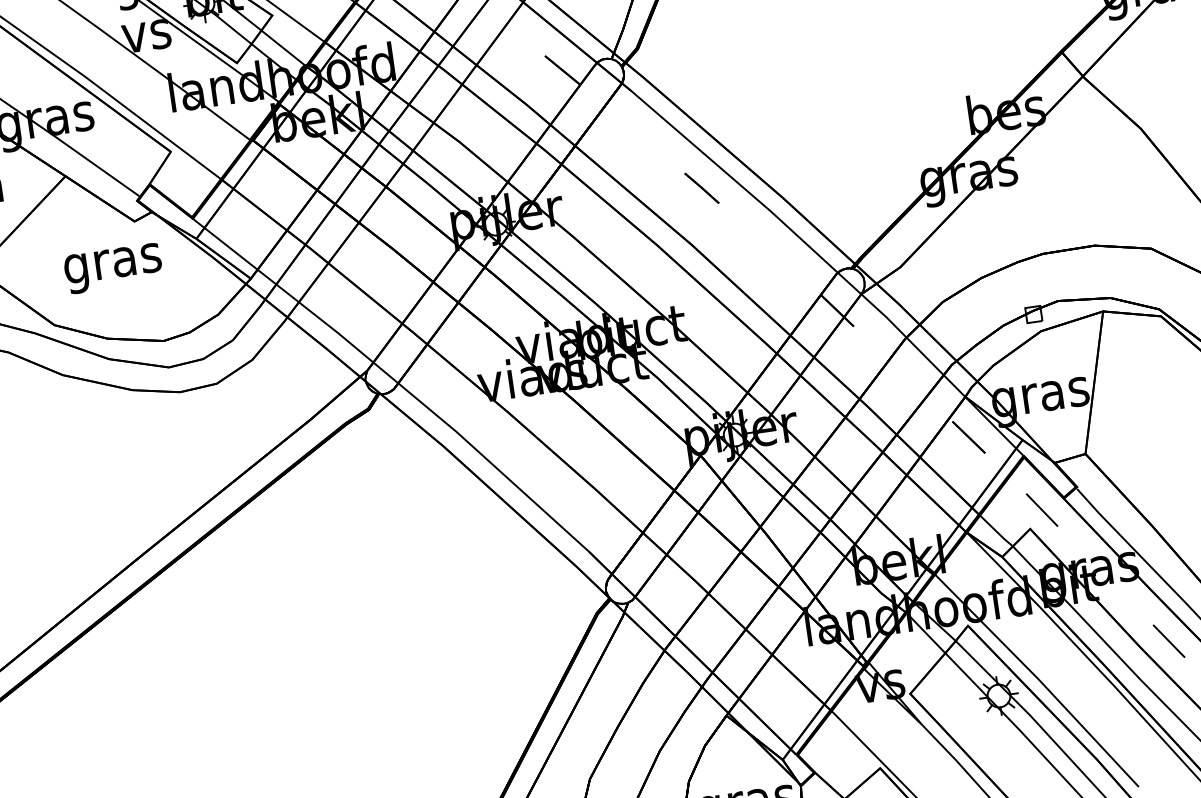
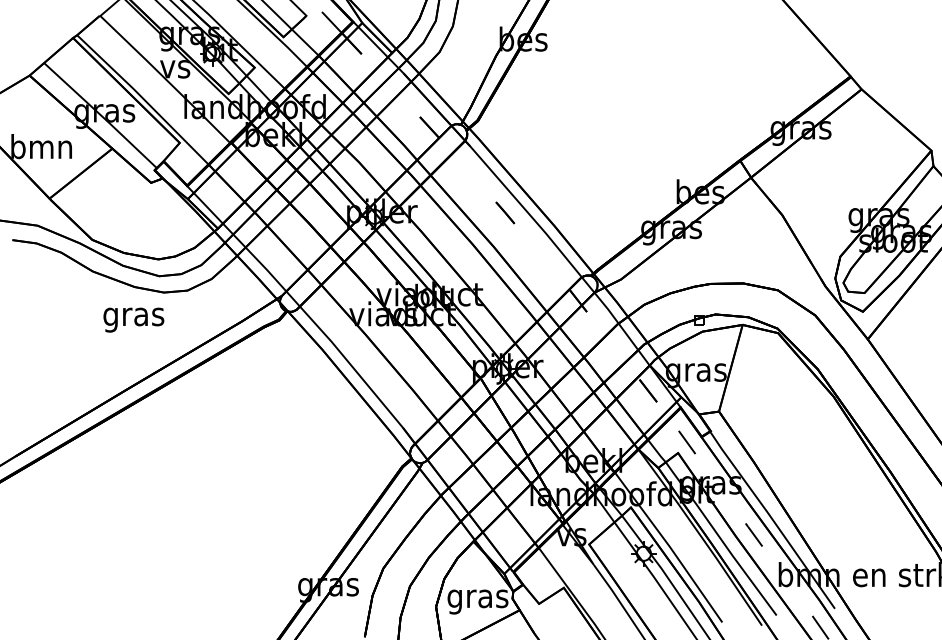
text: (112, 267) -> (133, 319), moved

